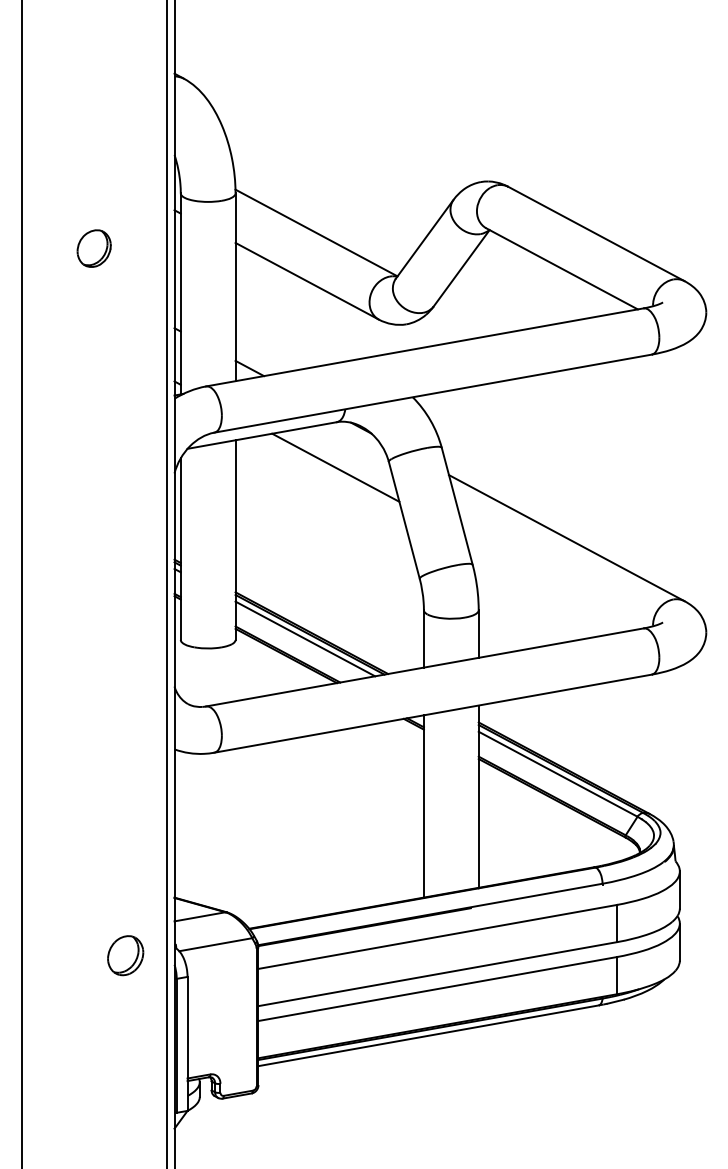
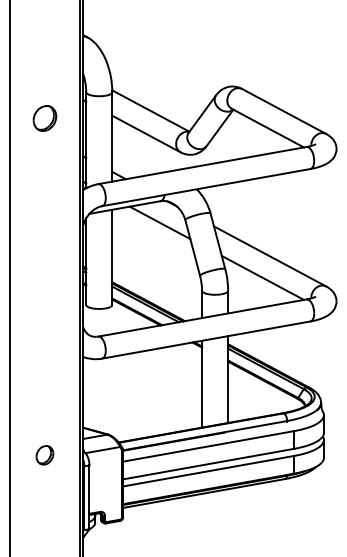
part: (93, 248) -> (44, 118), size x1.43
line: (550, 582) -> (262, 277), added
part: (124, 956) -> (44, 455), moved

